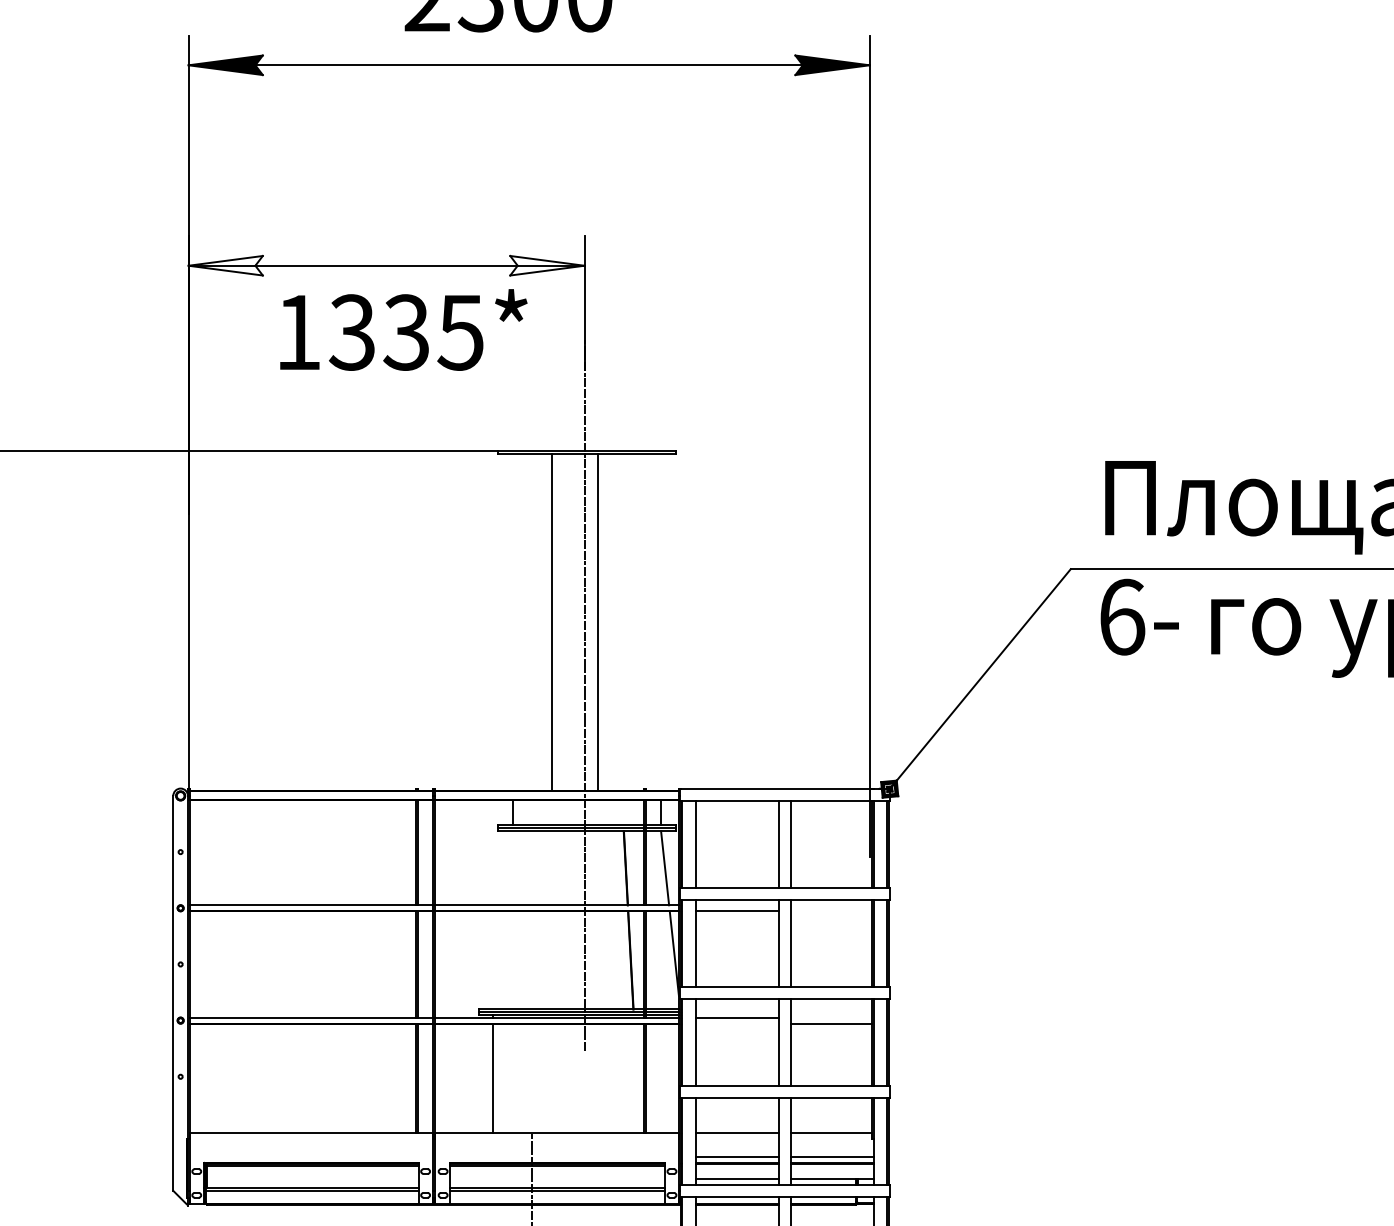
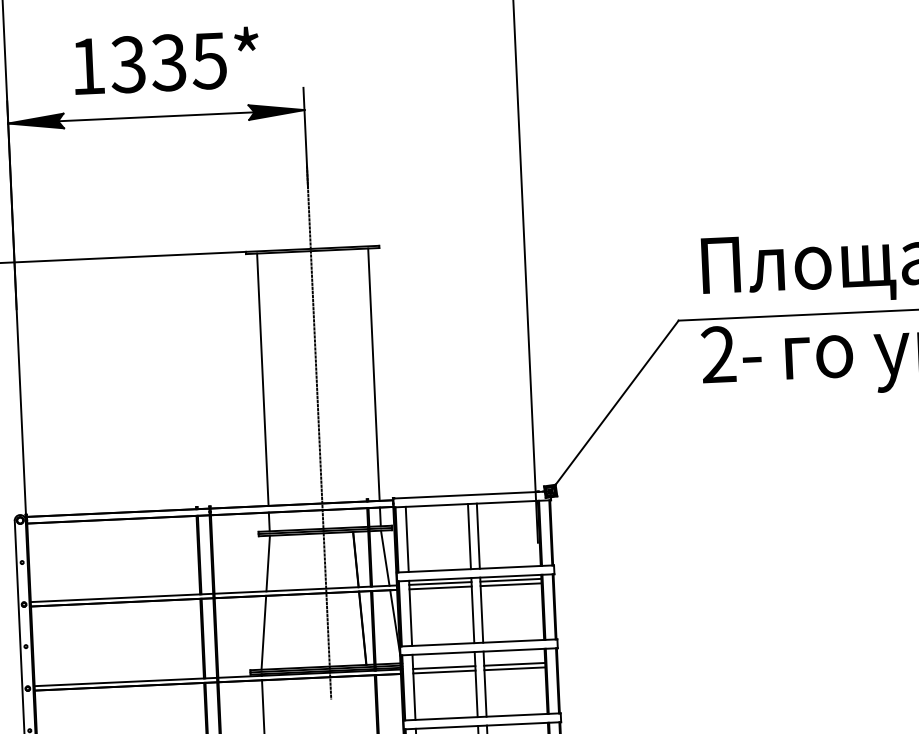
fill: (225, 265) -> (35, 122), added
fill: (547, 265) -> (276, 111), added
text: (403, 329) -> (166, 60), moved
text: (1122, 616) -> (718, 354), 6- -> 2-
line: (551, 622) -> (262, 379), moved
line: (598, 622) -> (374, 374), moved
line: (508, 868) -> (268, 563), added
line: (736, 905) -> (439, 583), added
line: (831, 905) -> (511, 580), added
line: (831, 911) -> (511, 584), added
line: (498, 960) -> (263, 632), added
line: (831, 1017) -> (514, 664), added
line: (736, 1023) -> (443, 671), added

